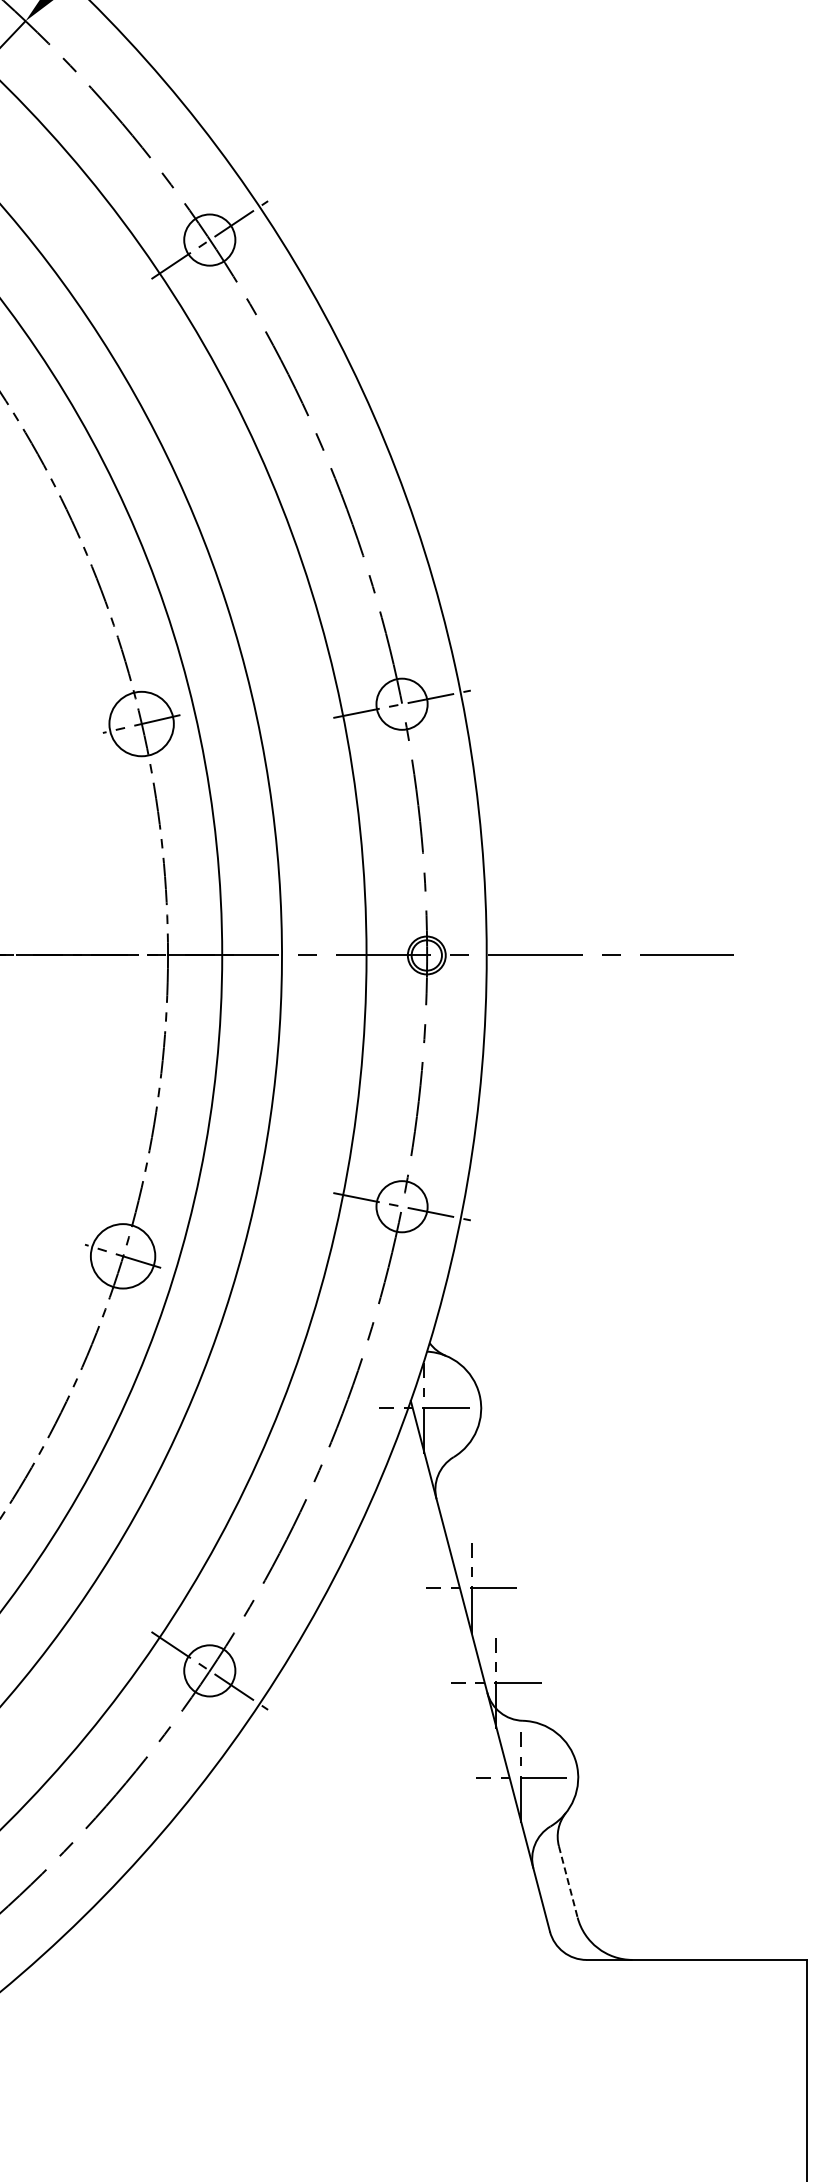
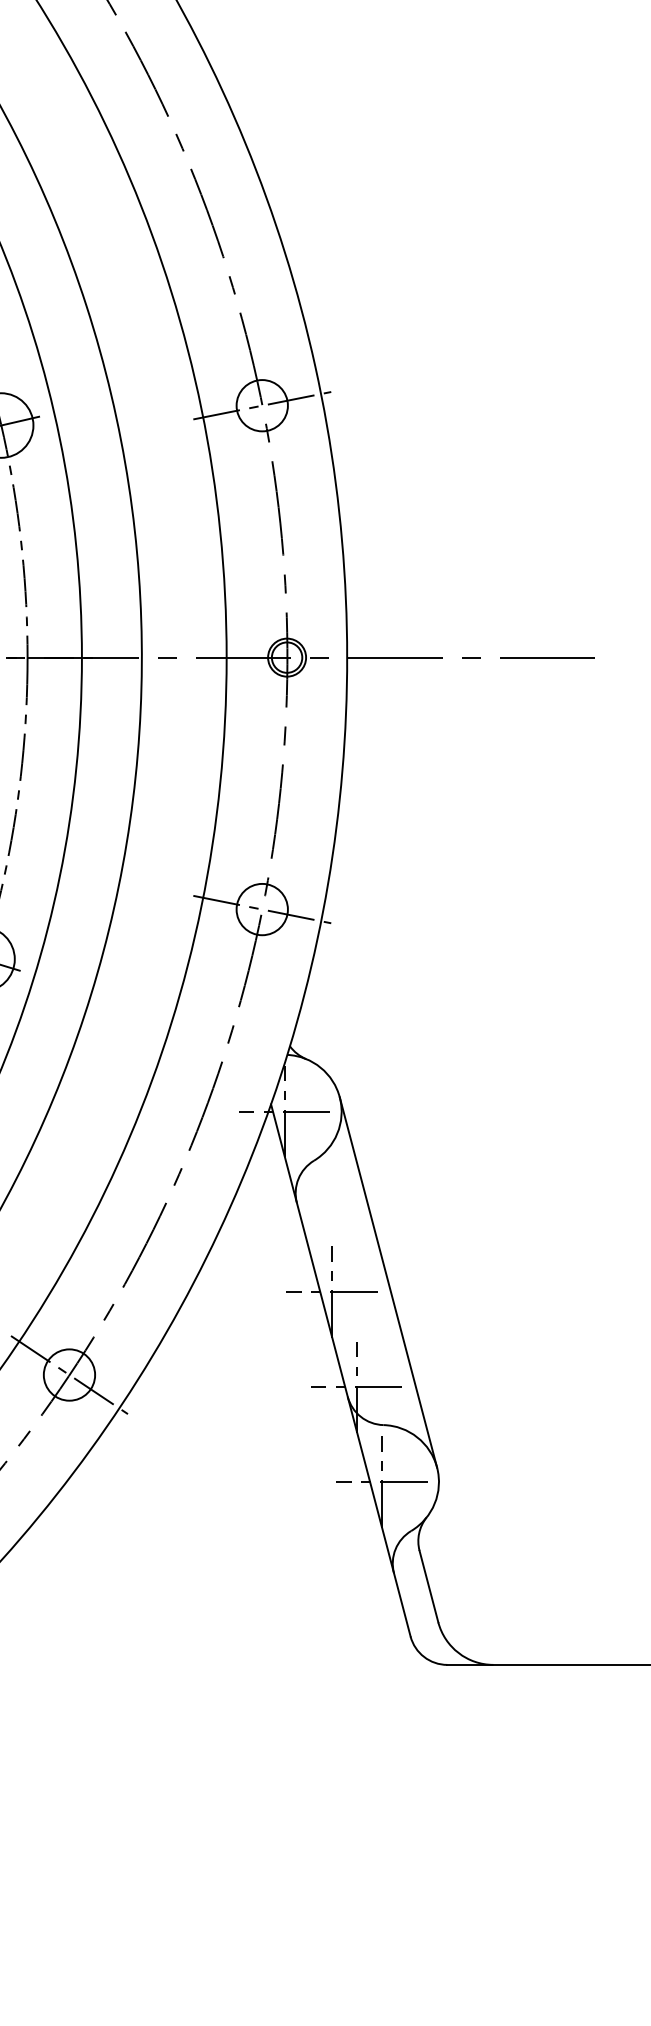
line: (527, 1578) -> (388, 1282), added
line: (568, 1881) -> (429, 1586), dashed -> solid

